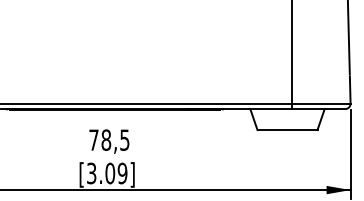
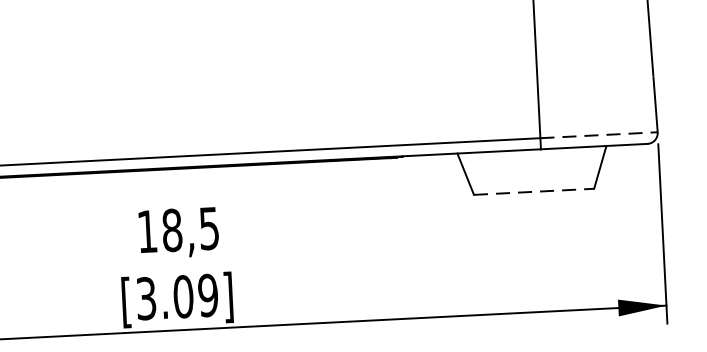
line: (321, 103) -> (599, 135), solid -> dashed
line: (288, 130) -> (536, 192), solid -> dashed
text: (93, 139) -> (146, 230), 78,5 -> 18,5

